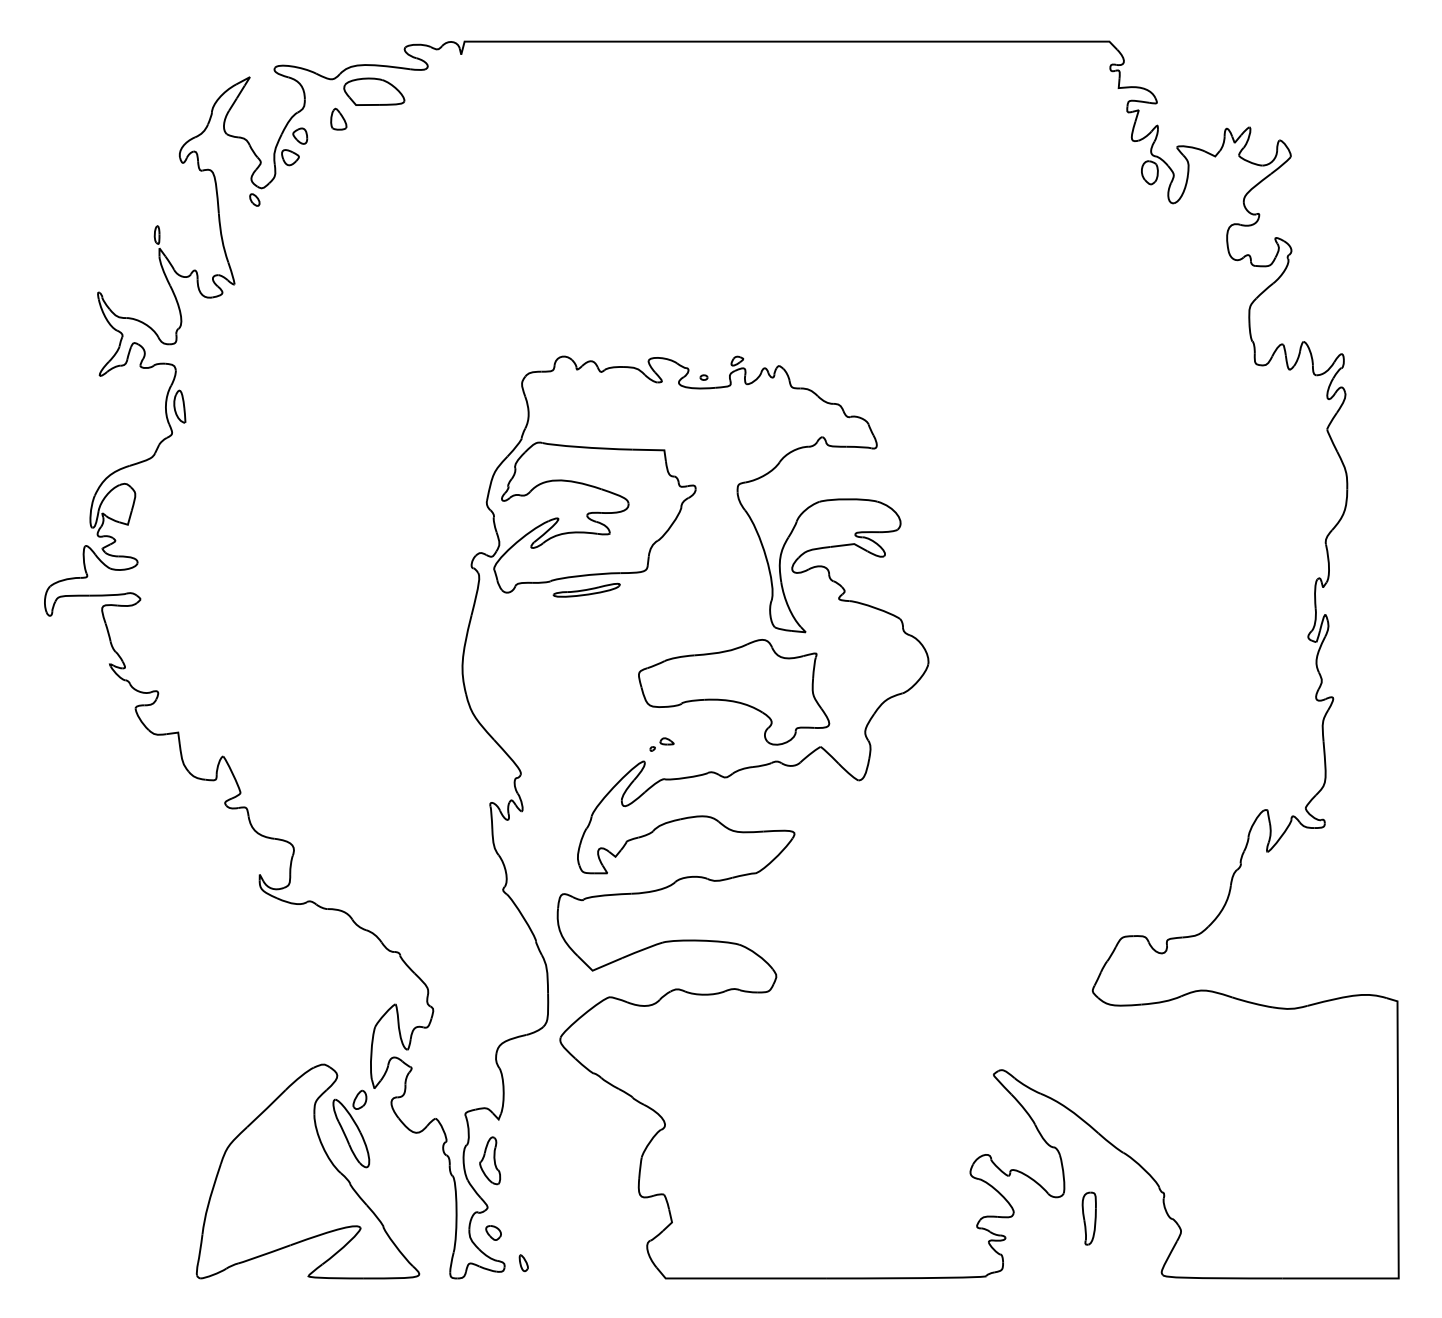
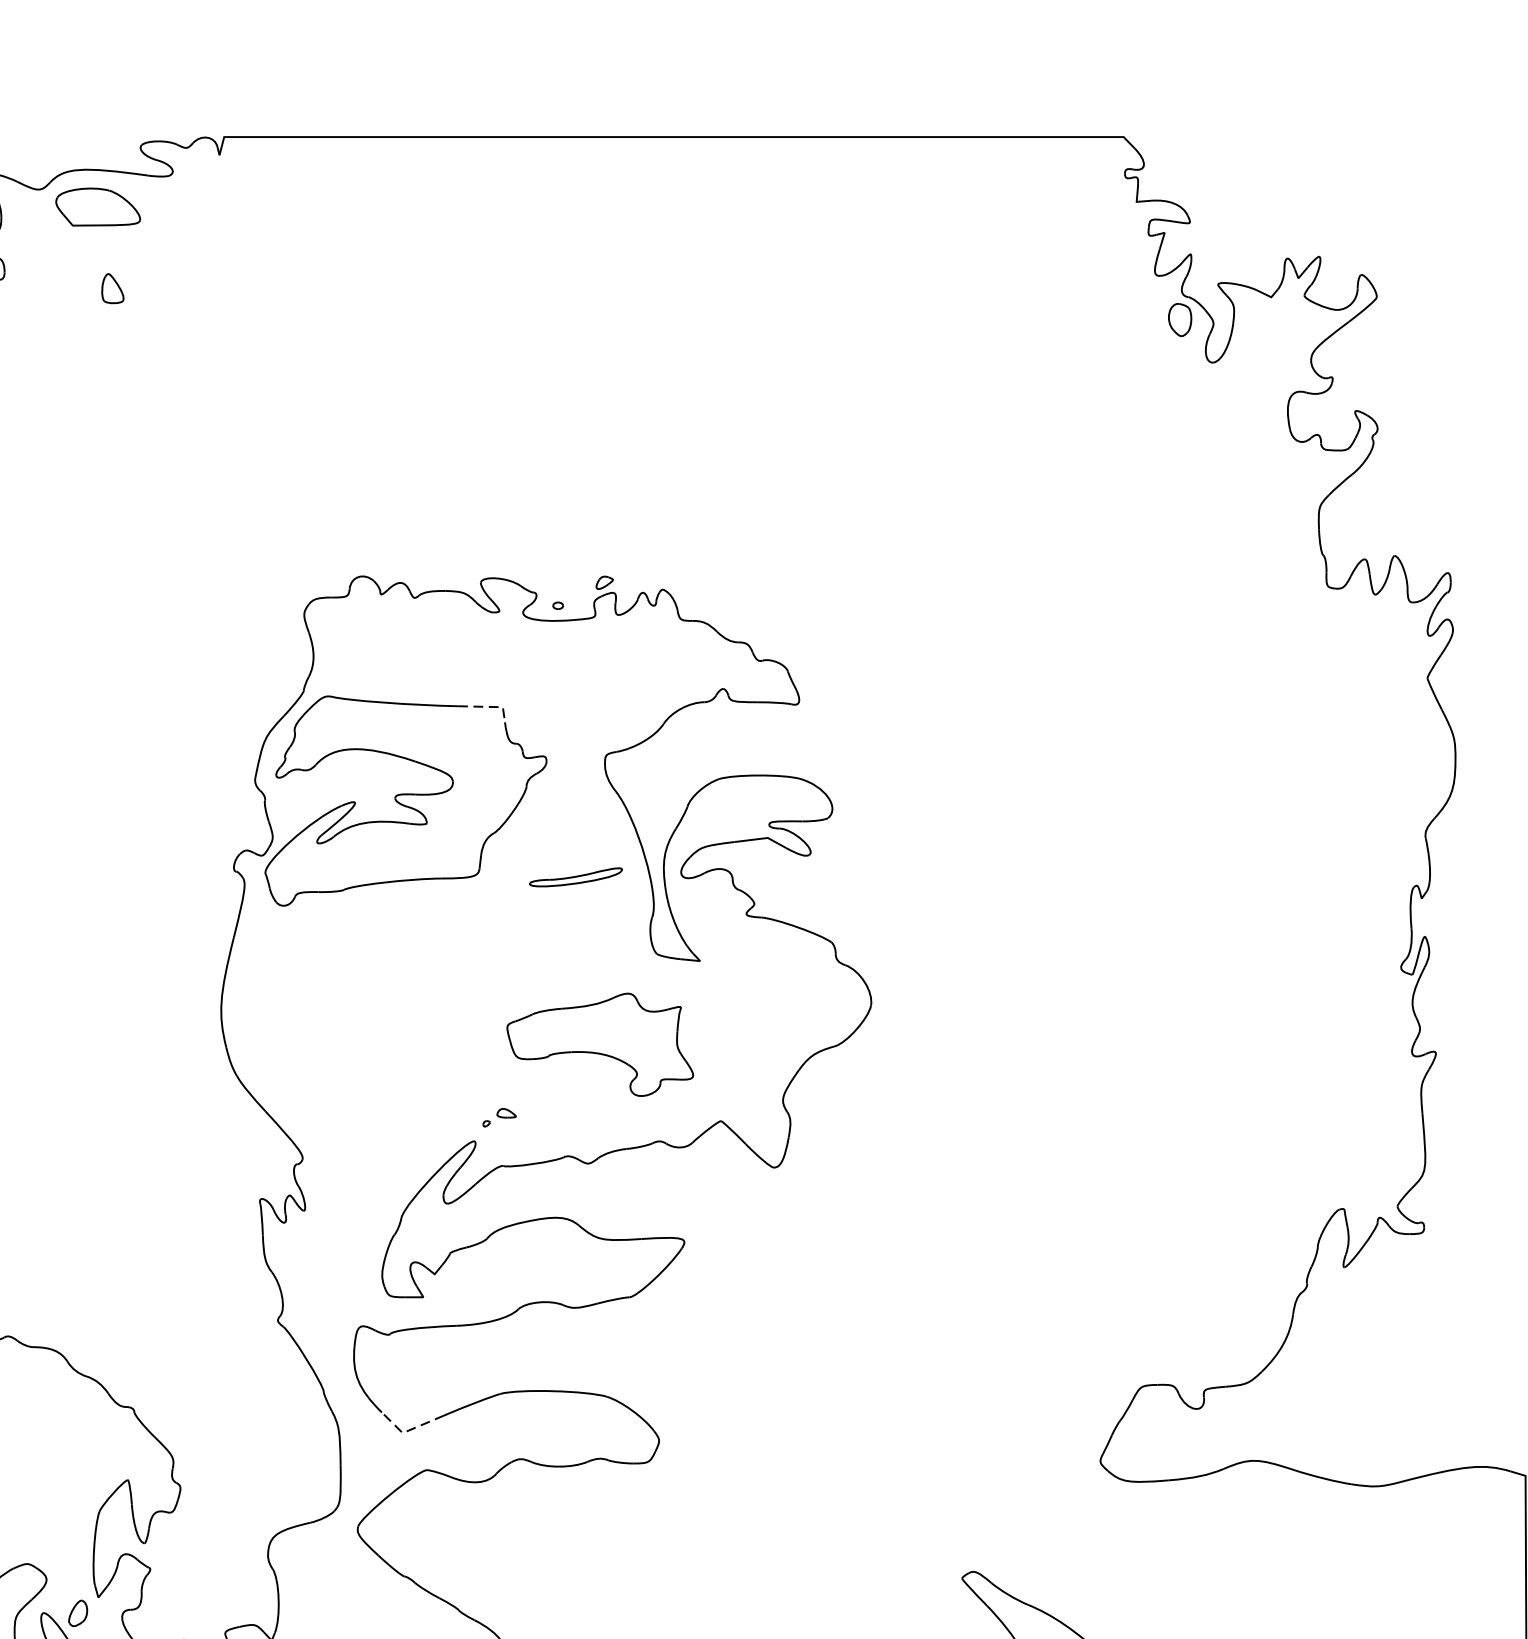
part: (338, 118) -> (112, 287), moved
line: (654, 450) -> (489, 707), solid -> dashed
part: (586, 589) -> (575, 876), moved
part: (734, 692) -> (600, 1045), size x0.7
line: (597, 968) -> (409, 1430), solid -> dashed

